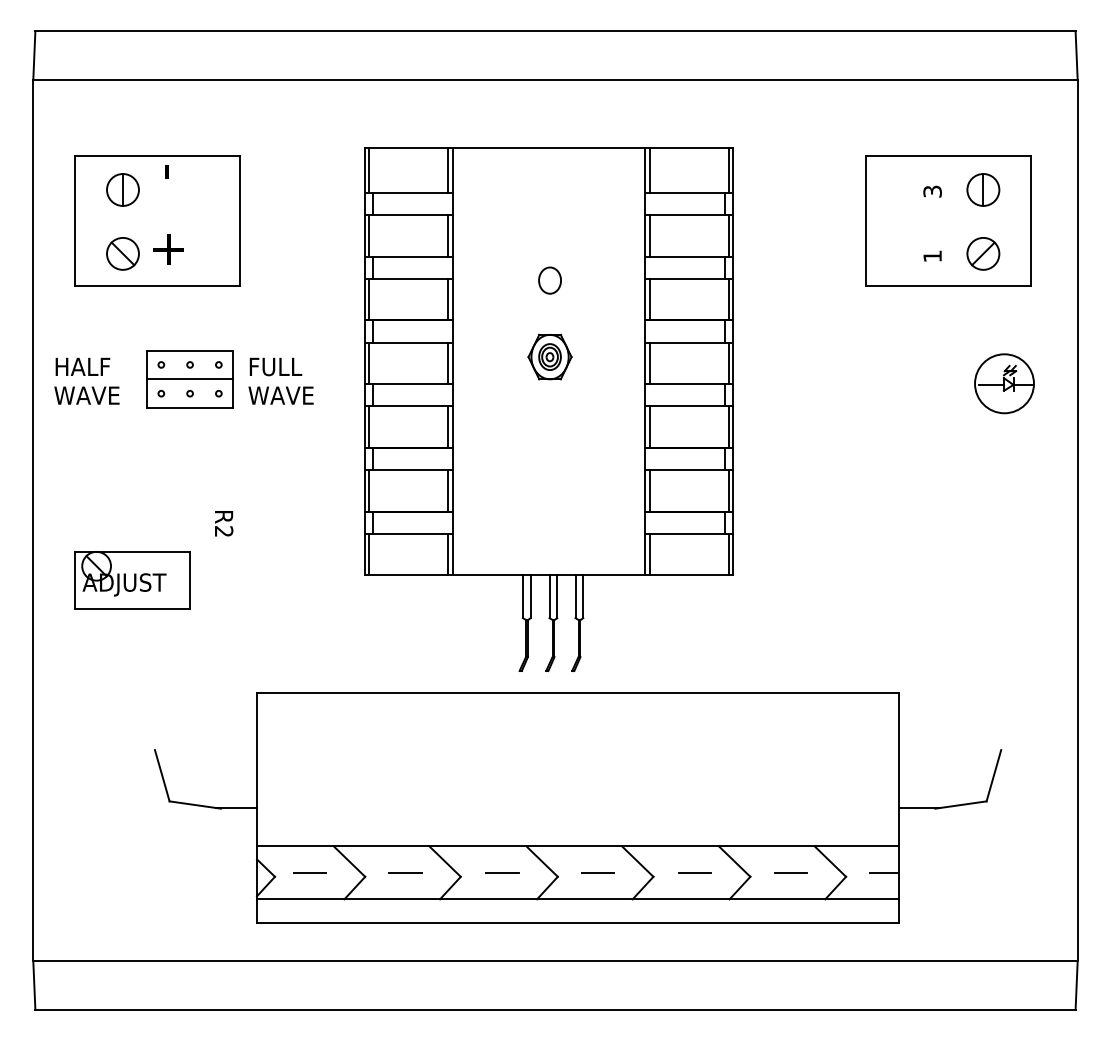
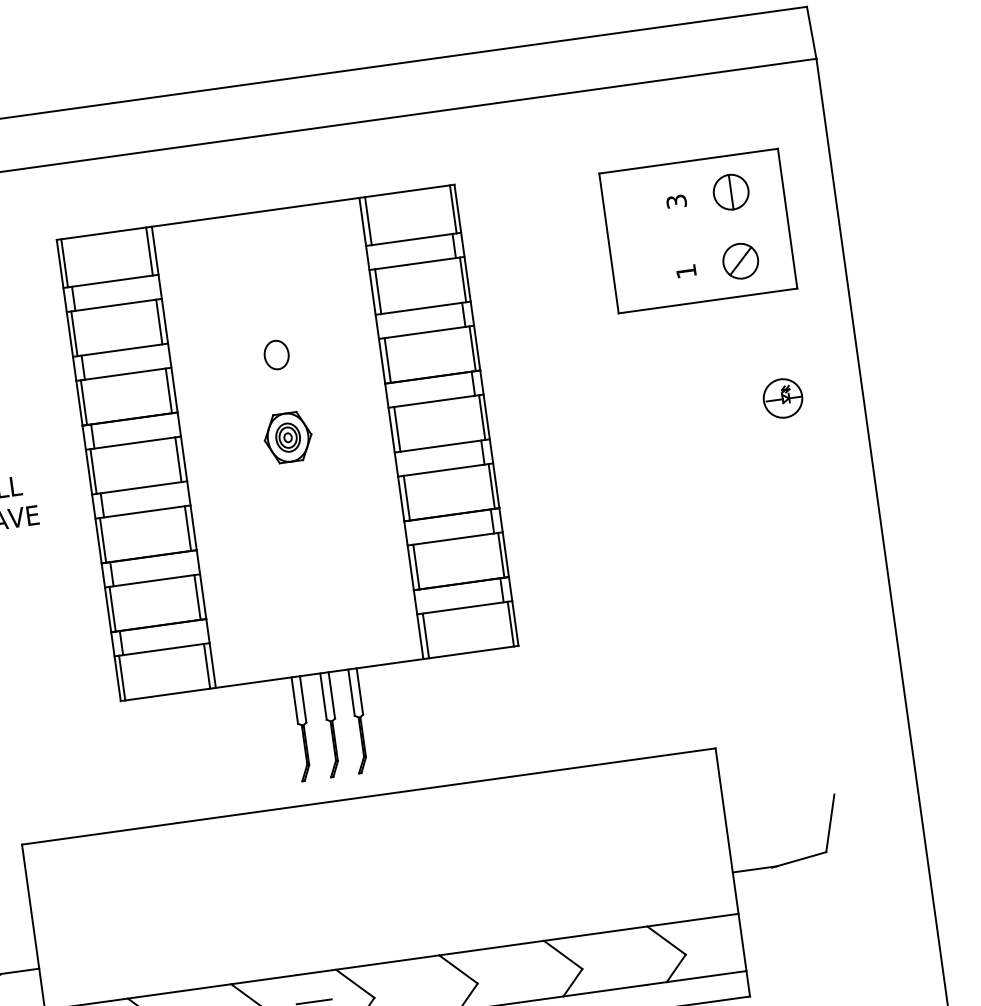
part: (1004, 383) -> (782, 398), size x0.6
line: (598, 872) -> (417, 987), removed
line: (694, 872) -> (521, 972), removed
line: (790, 872) -> (625, 958), removed
line: (884, 872) -> (726, 944), removed

